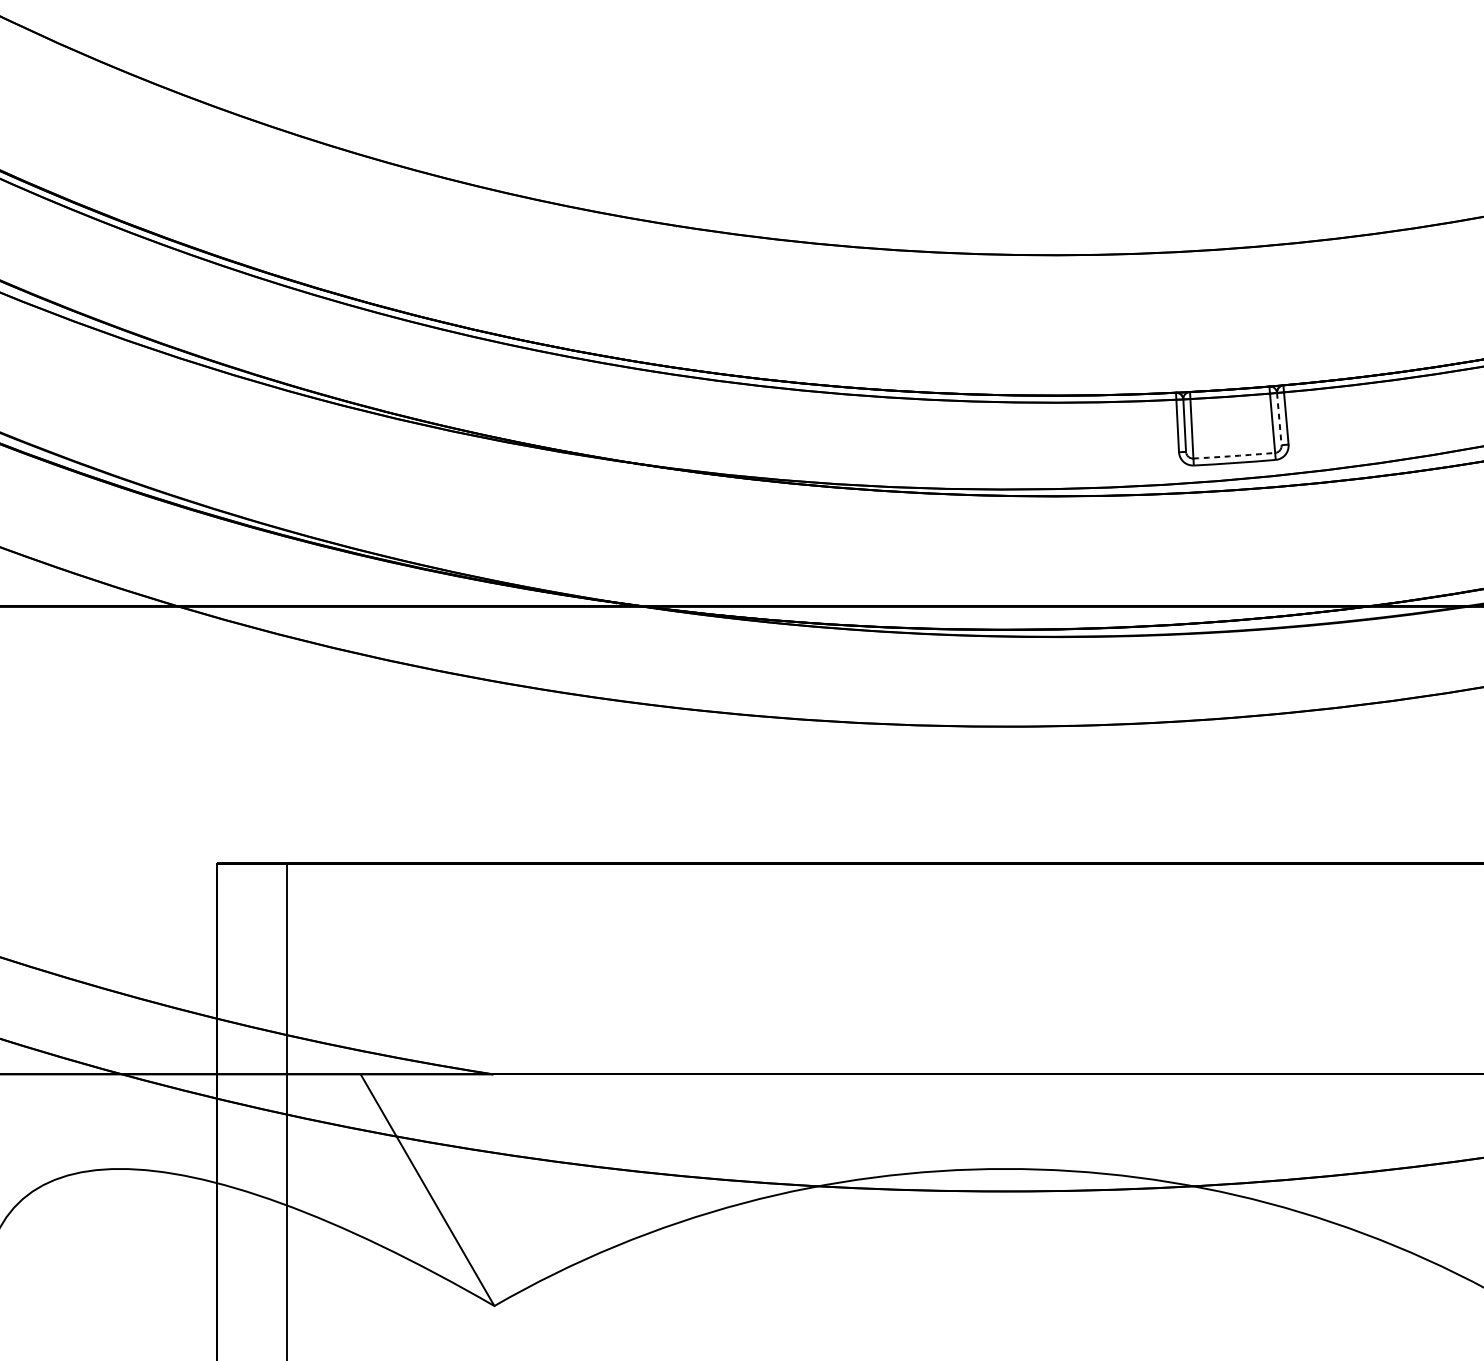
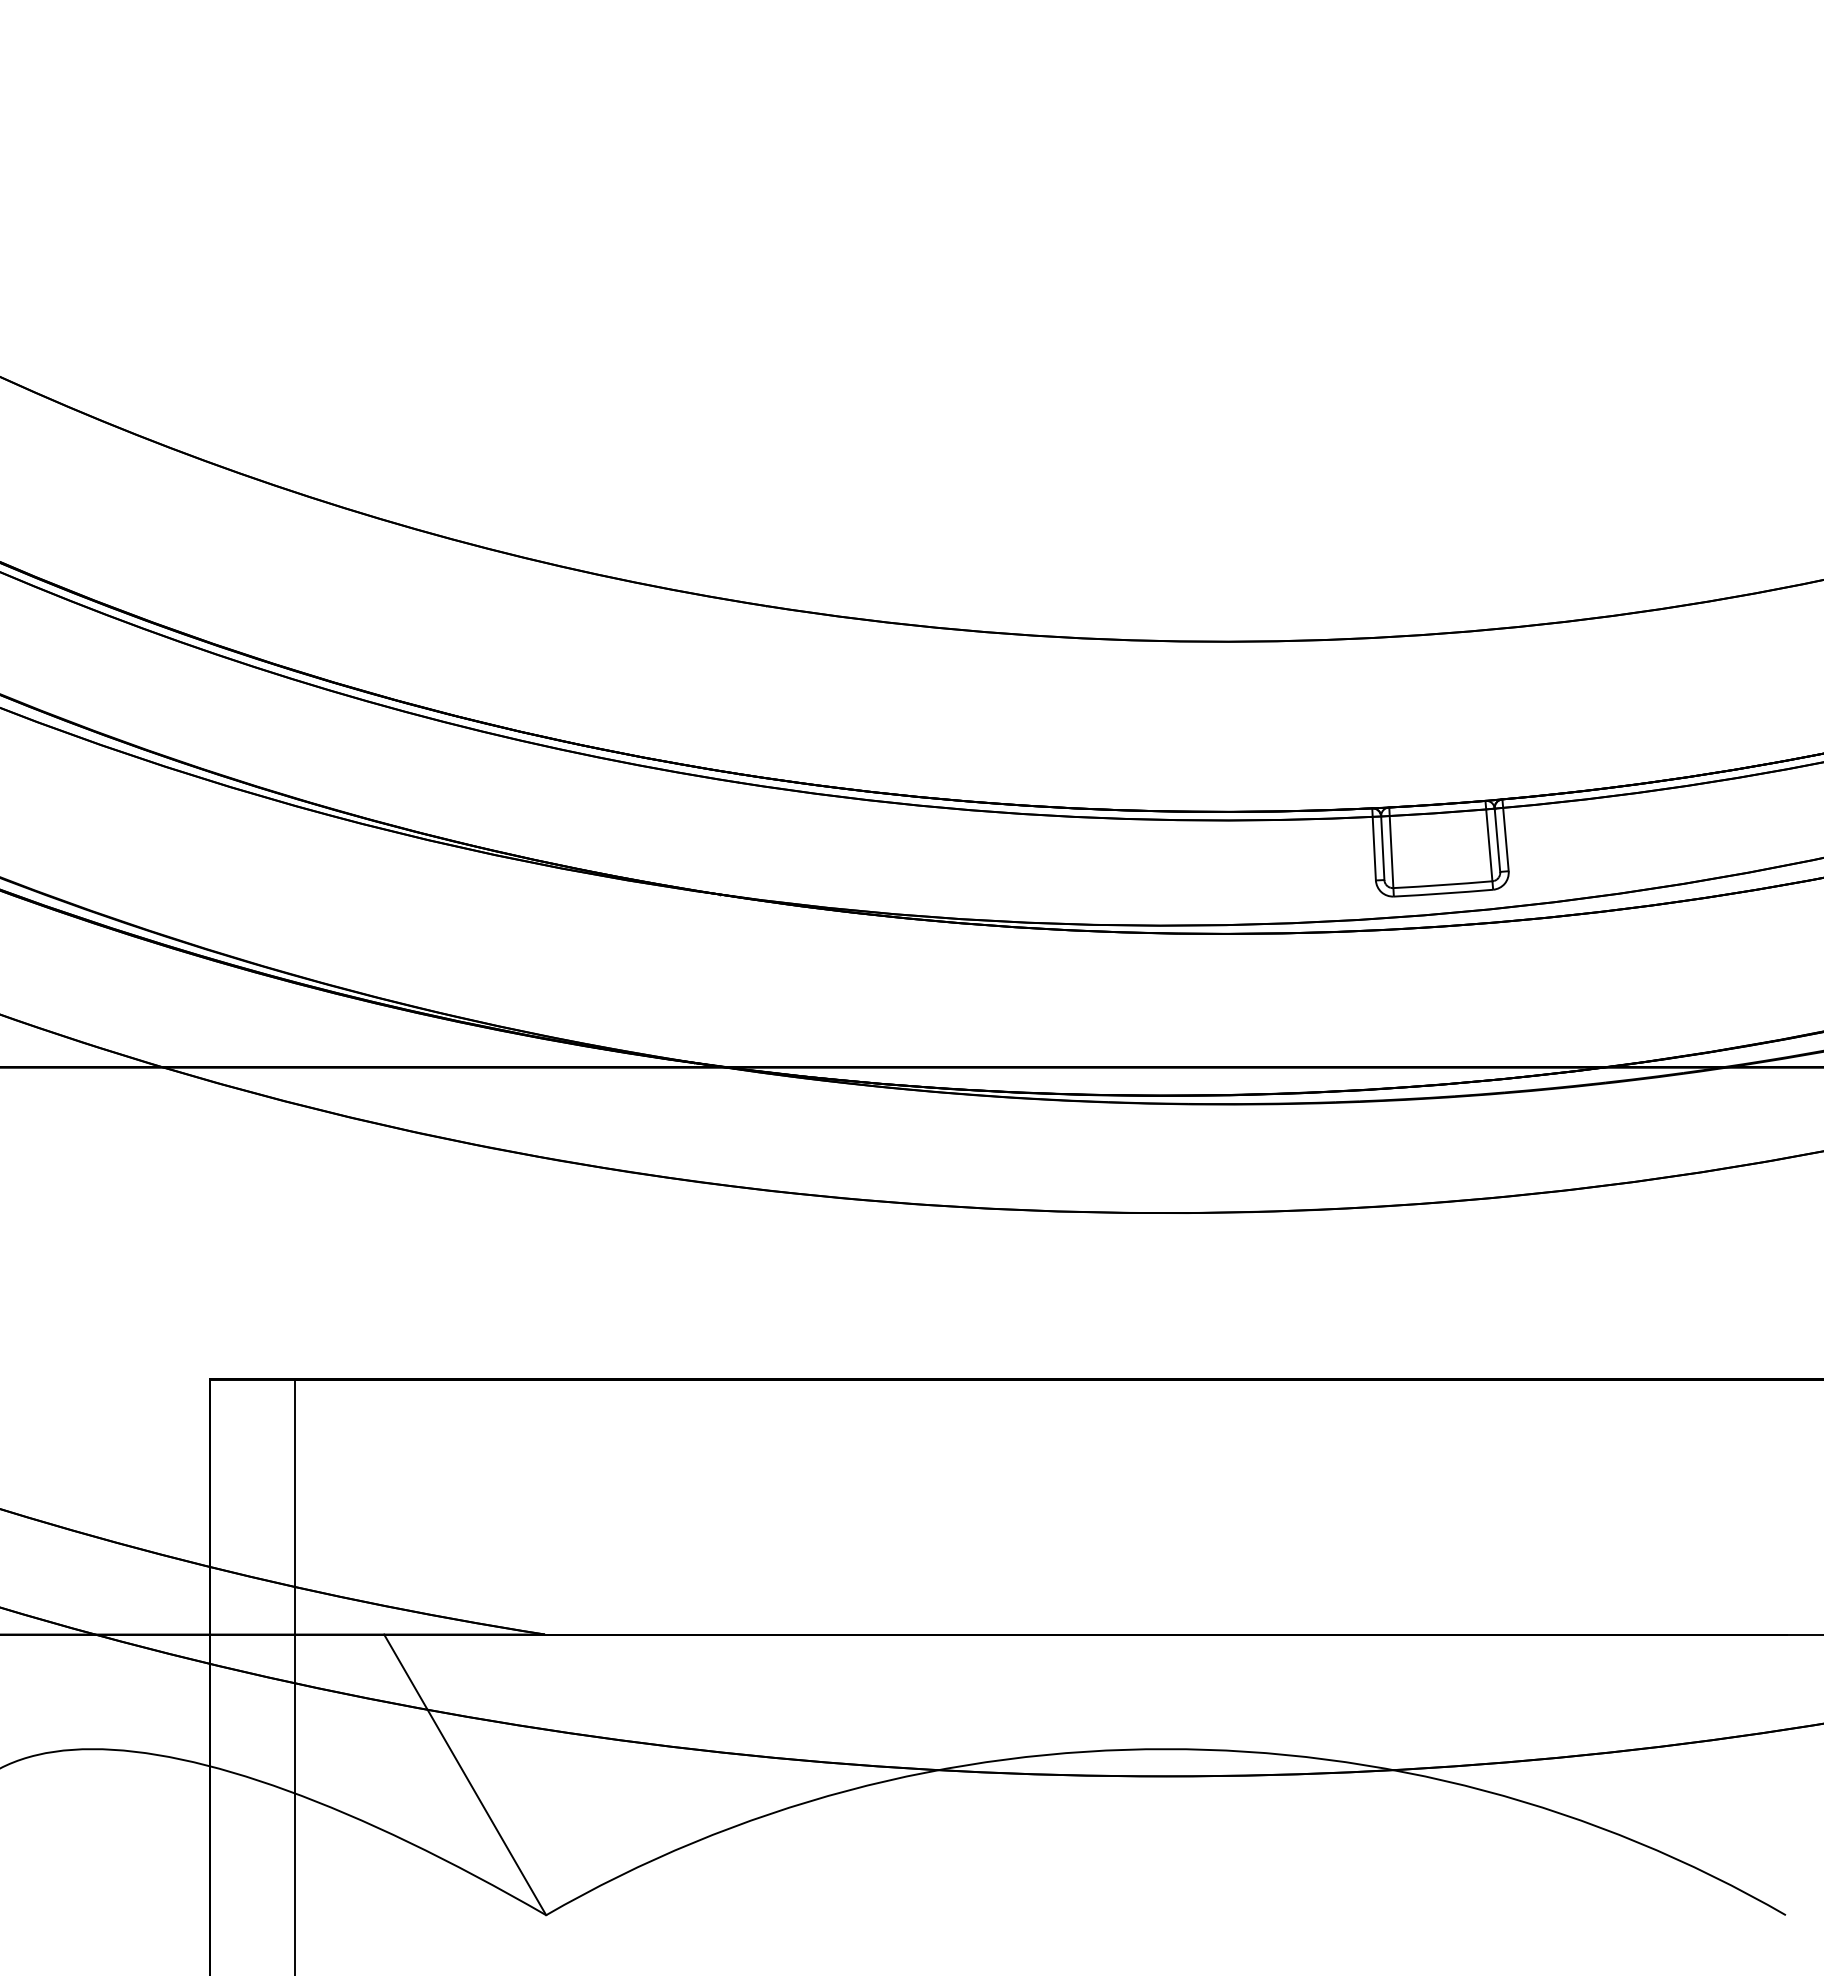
line: (1279, 419) -> (1497, 840), dashed -> solid
arc: (1233, 456) -> (1442, 885), dashed -> solid

